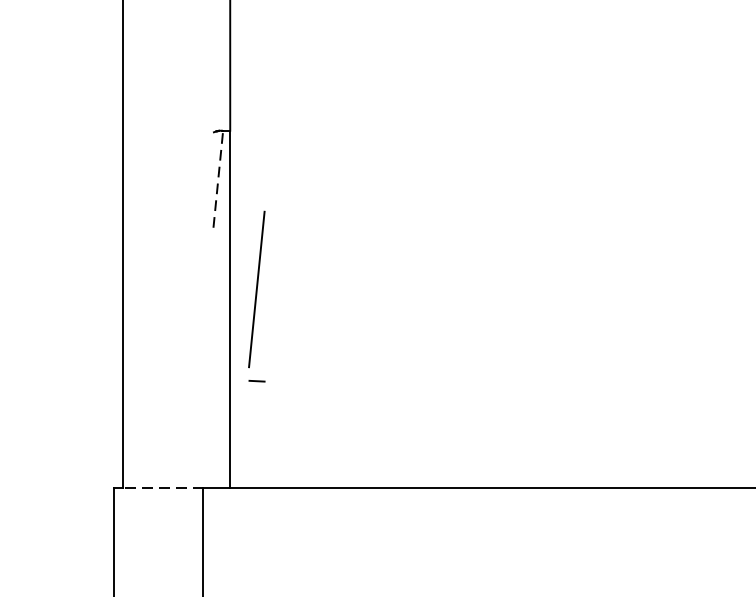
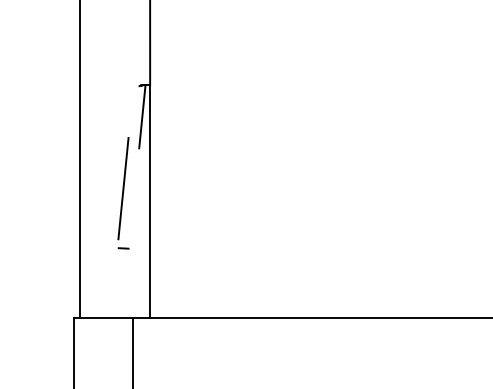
line: (218, 178) -> (142, 116), dashed -> solid
part: (256, 296) -> (123, 193), moved
line: (161, 488) -> (105, 318), dashed -> solid

